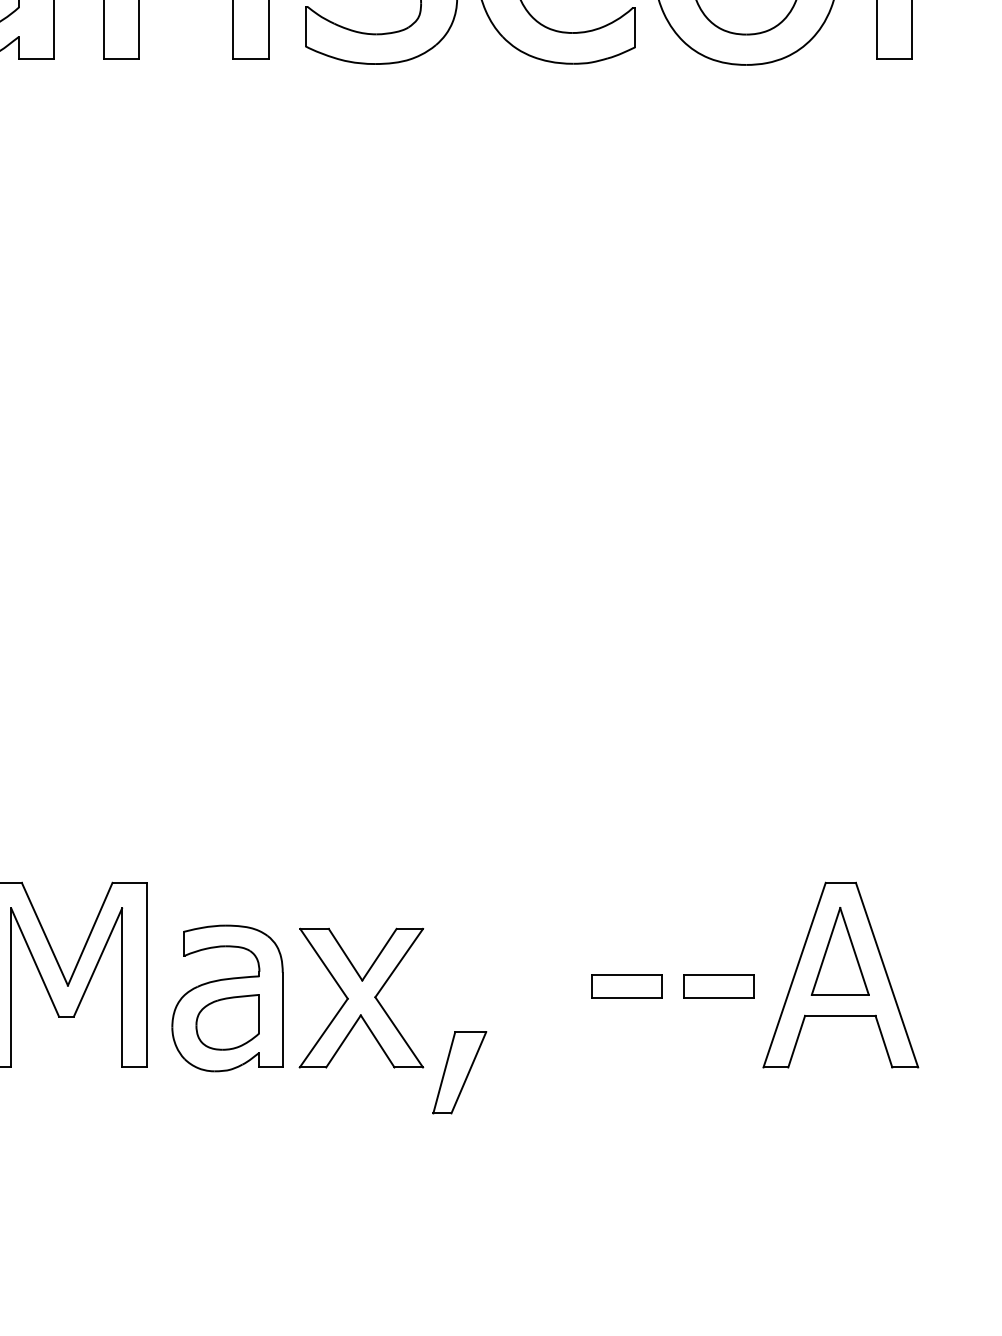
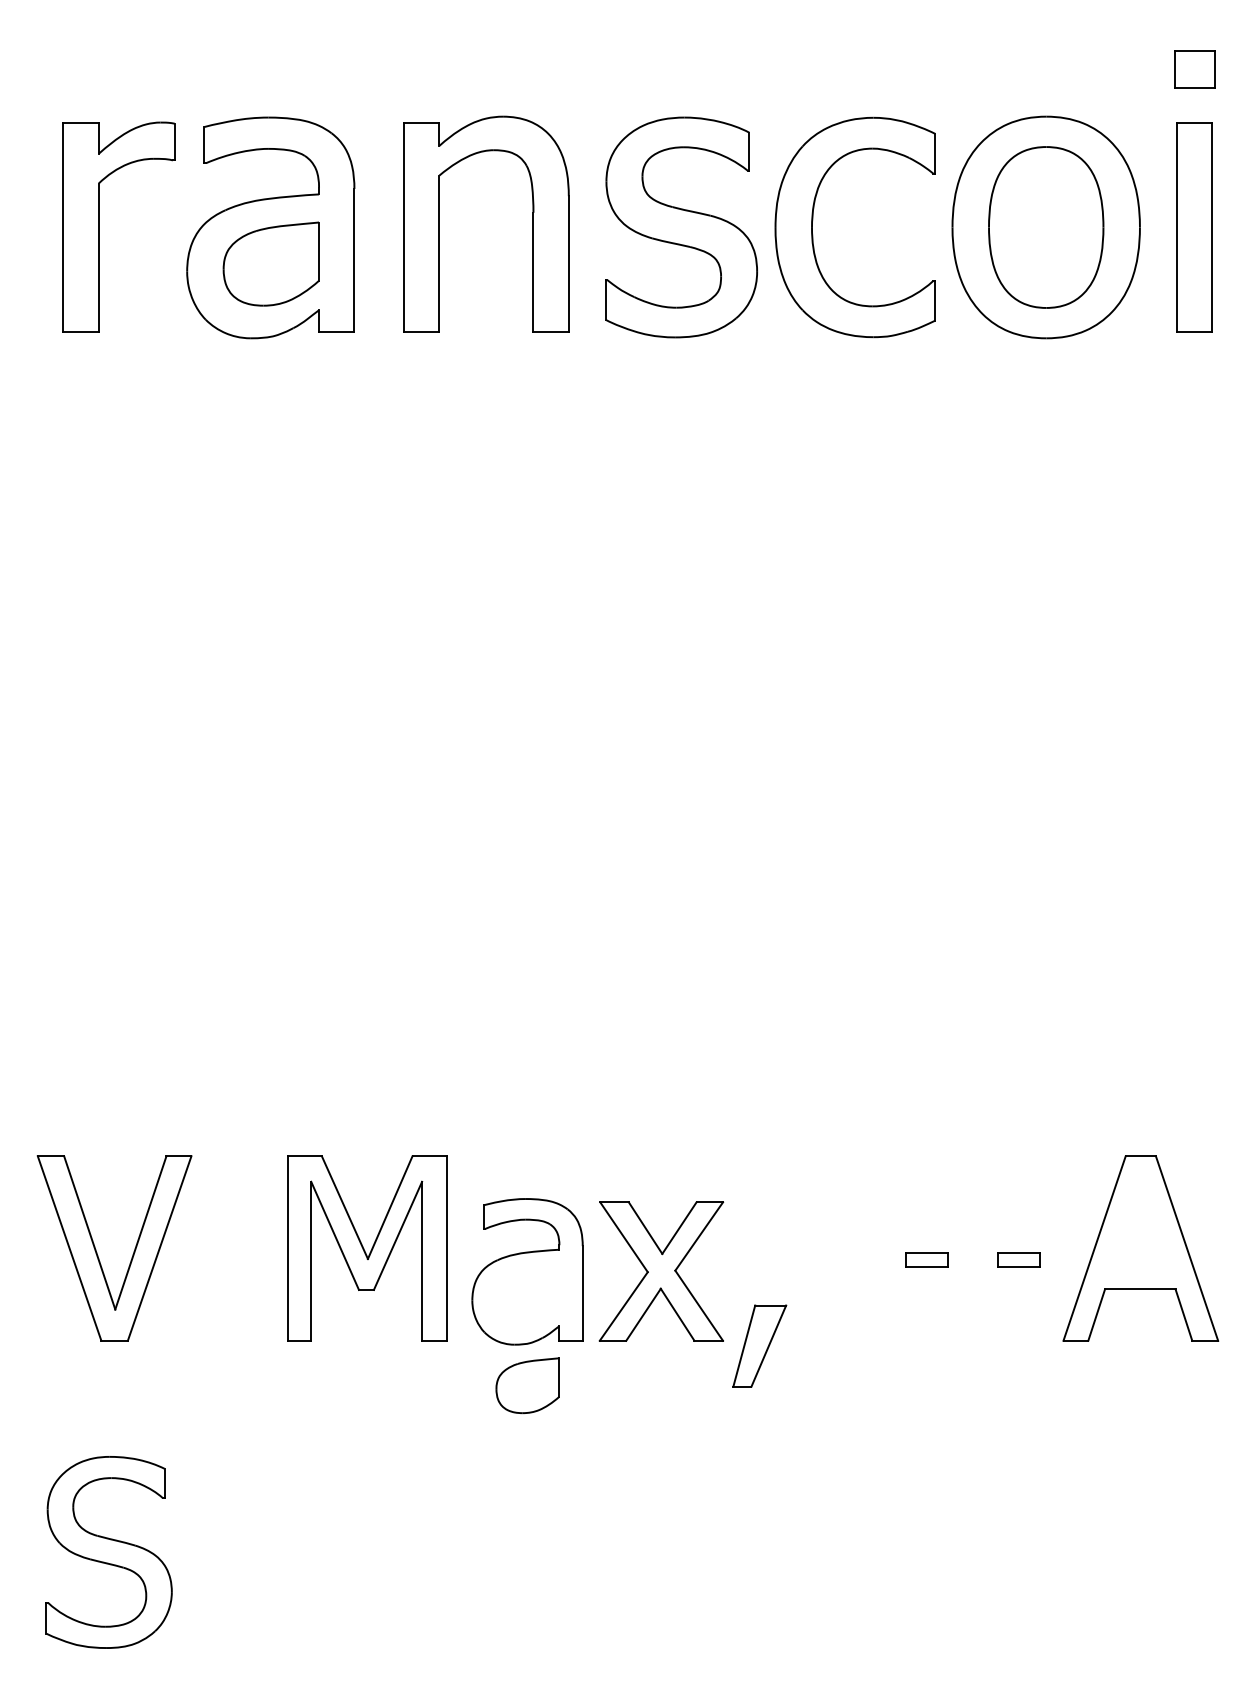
part: (839, 951) -> (1139, 1224), removed
part: (626, 986) -> (926, 1259), size x0.6
part: (718, 986) -> (1018, 1259), size x0.6
part: (227, 1022) -> (527, 1385), moved

